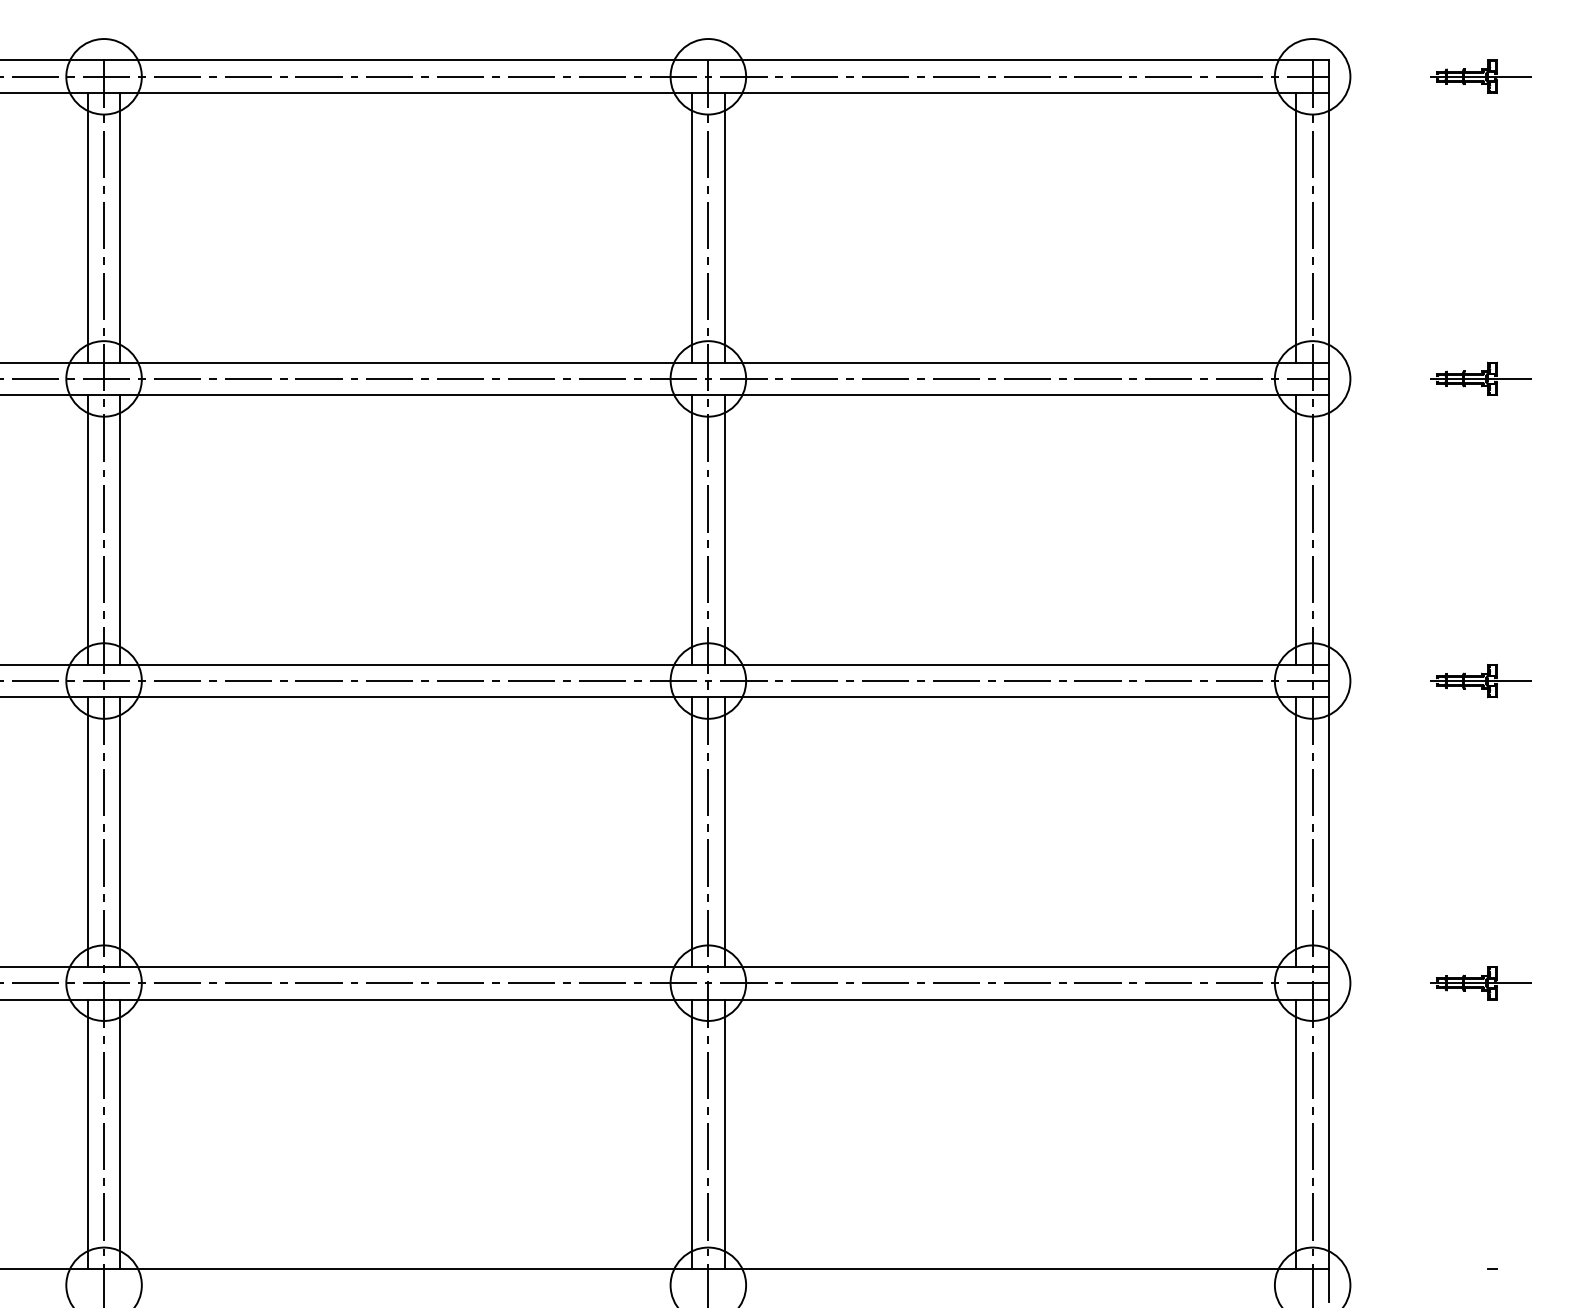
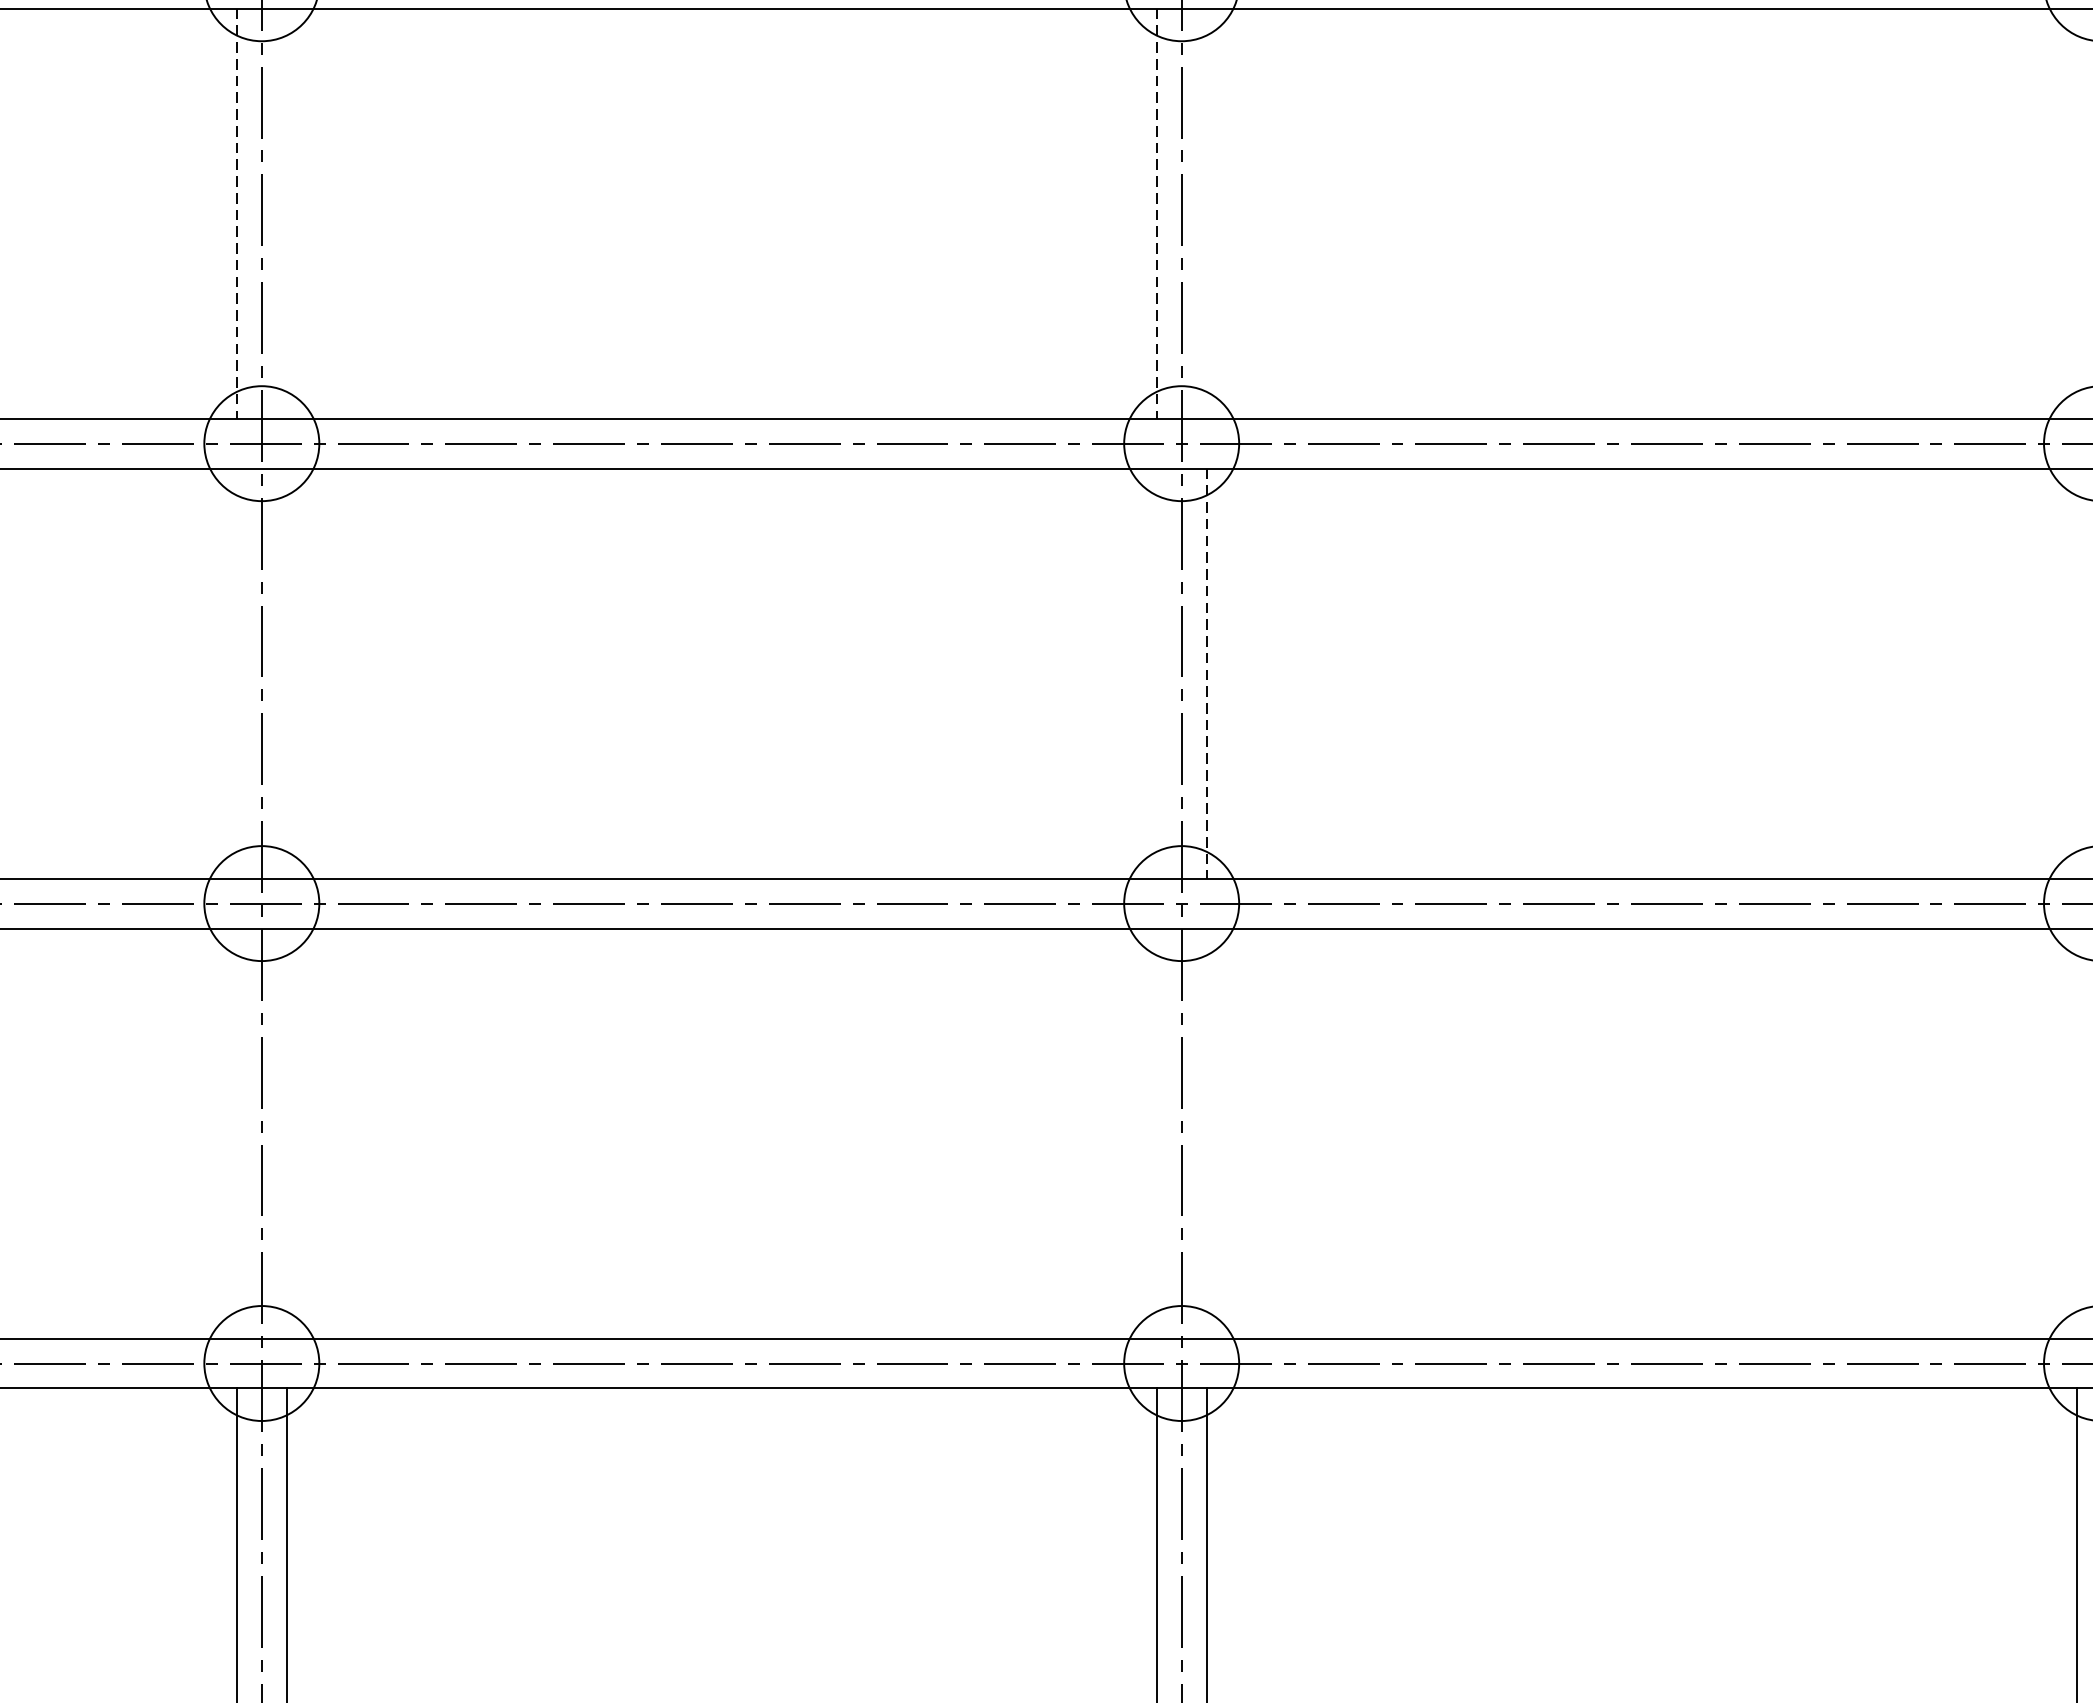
line: (87, 227) -> (236, 213), solid -> dashed
line: (120, 227) -> (286, 213), removed
line: (692, 227) -> (1157, 213), solid -> dashed
line: (724, 227) -> (1206, 213), removed
line: (1296, 227) -> (2076, 213), removed
line: (87, 529) -> (236, 672), removed
line: (120, 529) -> (286, 672), removed
line: (692, 529) -> (1157, 672), removed
line: (724, 529) -> (1206, 672), solid -> dashed
line: (1296, 529) -> (2076, 672), removed
line: (87, 831) -> (236, 1132), removed
line: (120, 831) -> (286, 1132), removed
line: (692, 831) -> (1157, 1132), removed
line: (724, 831) -> (1206, 1132), removed
line: (1296, 831) -> (2076, 1132), removed

